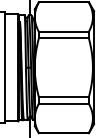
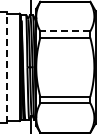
line: (63, 31) -> (64, 31), solid -> dashed
line: (5, 67) -> (6, 67), solid -> dashed

